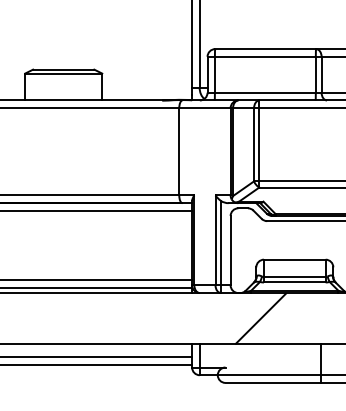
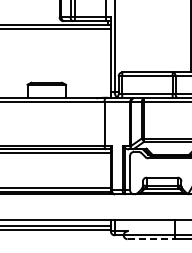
hatch: (261, 317) -> (145, 206), removed
line: (273, 383) -> (151, 239), solid -> dashed

